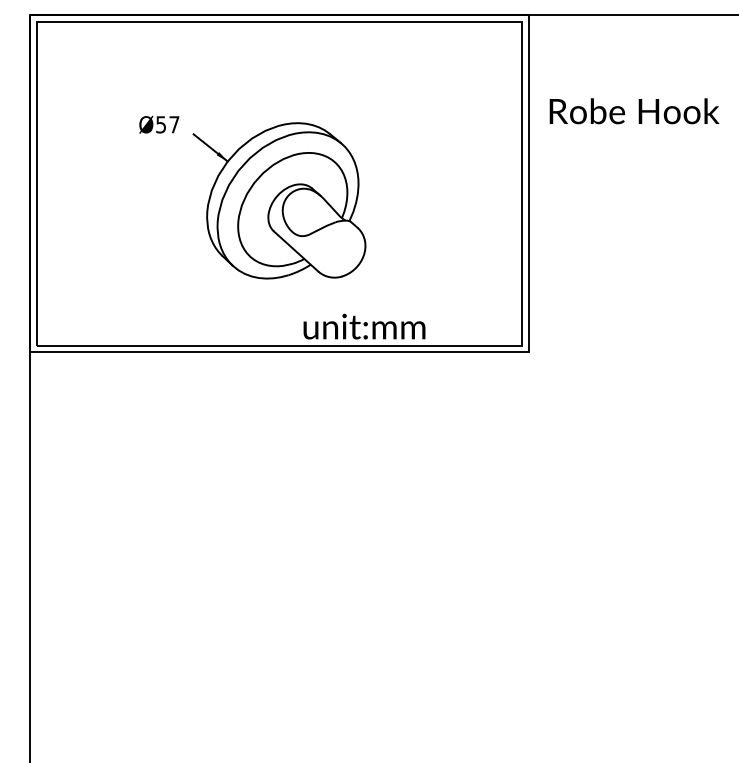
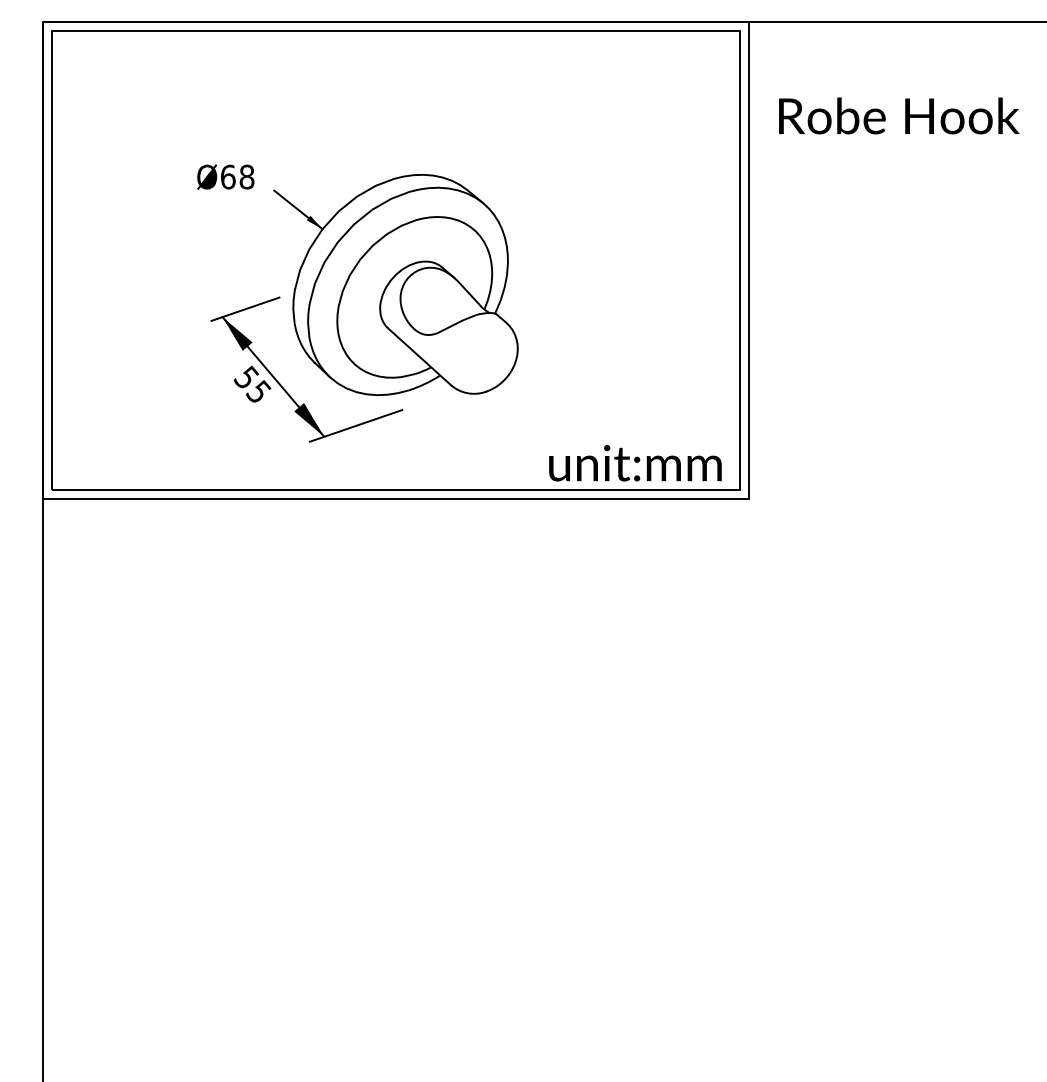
text: (634, 110) -> (899, 115), moved
text: (167, 124) -> (237, 176), Ø57 -> Ø68
part: (201, 274) -> (285, 389), added
text: (364, 326) -> (635, 463), moved

